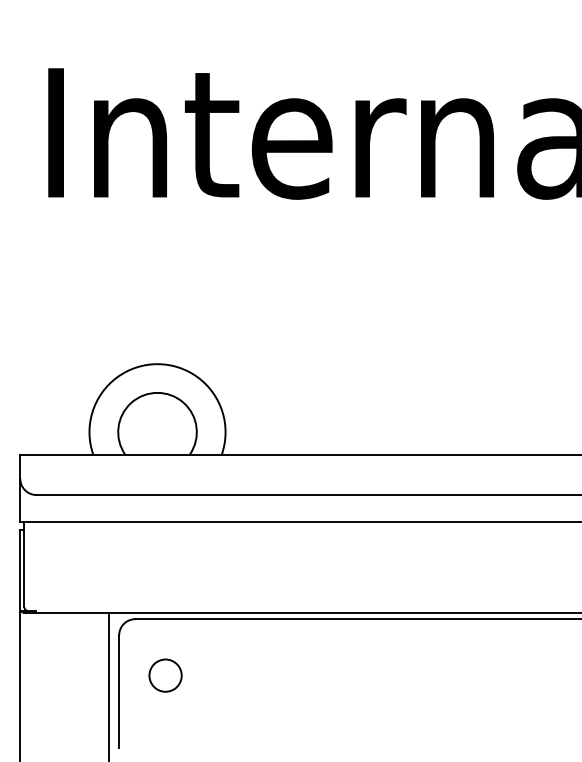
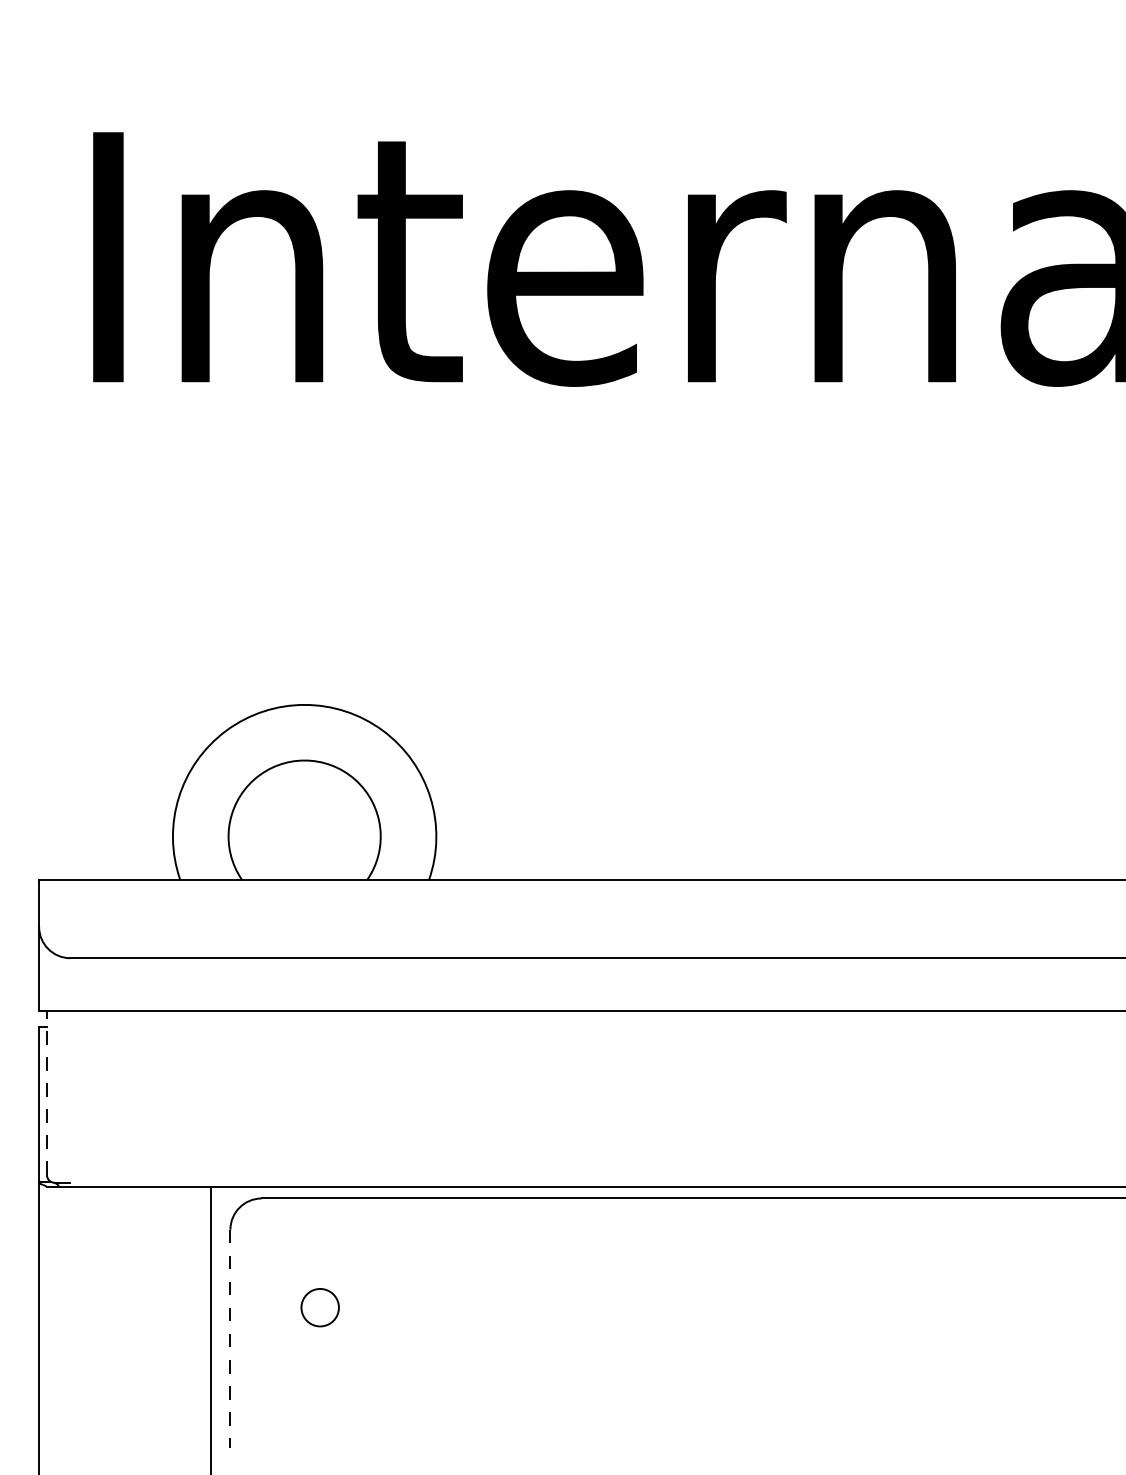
line: (24, 564) -> (47, 1092), solid -> dashed
circle: (165, 675) -> (320, 1307), size x0.6
line: (119, 692) -> (231, 1340), solid -> dashed

